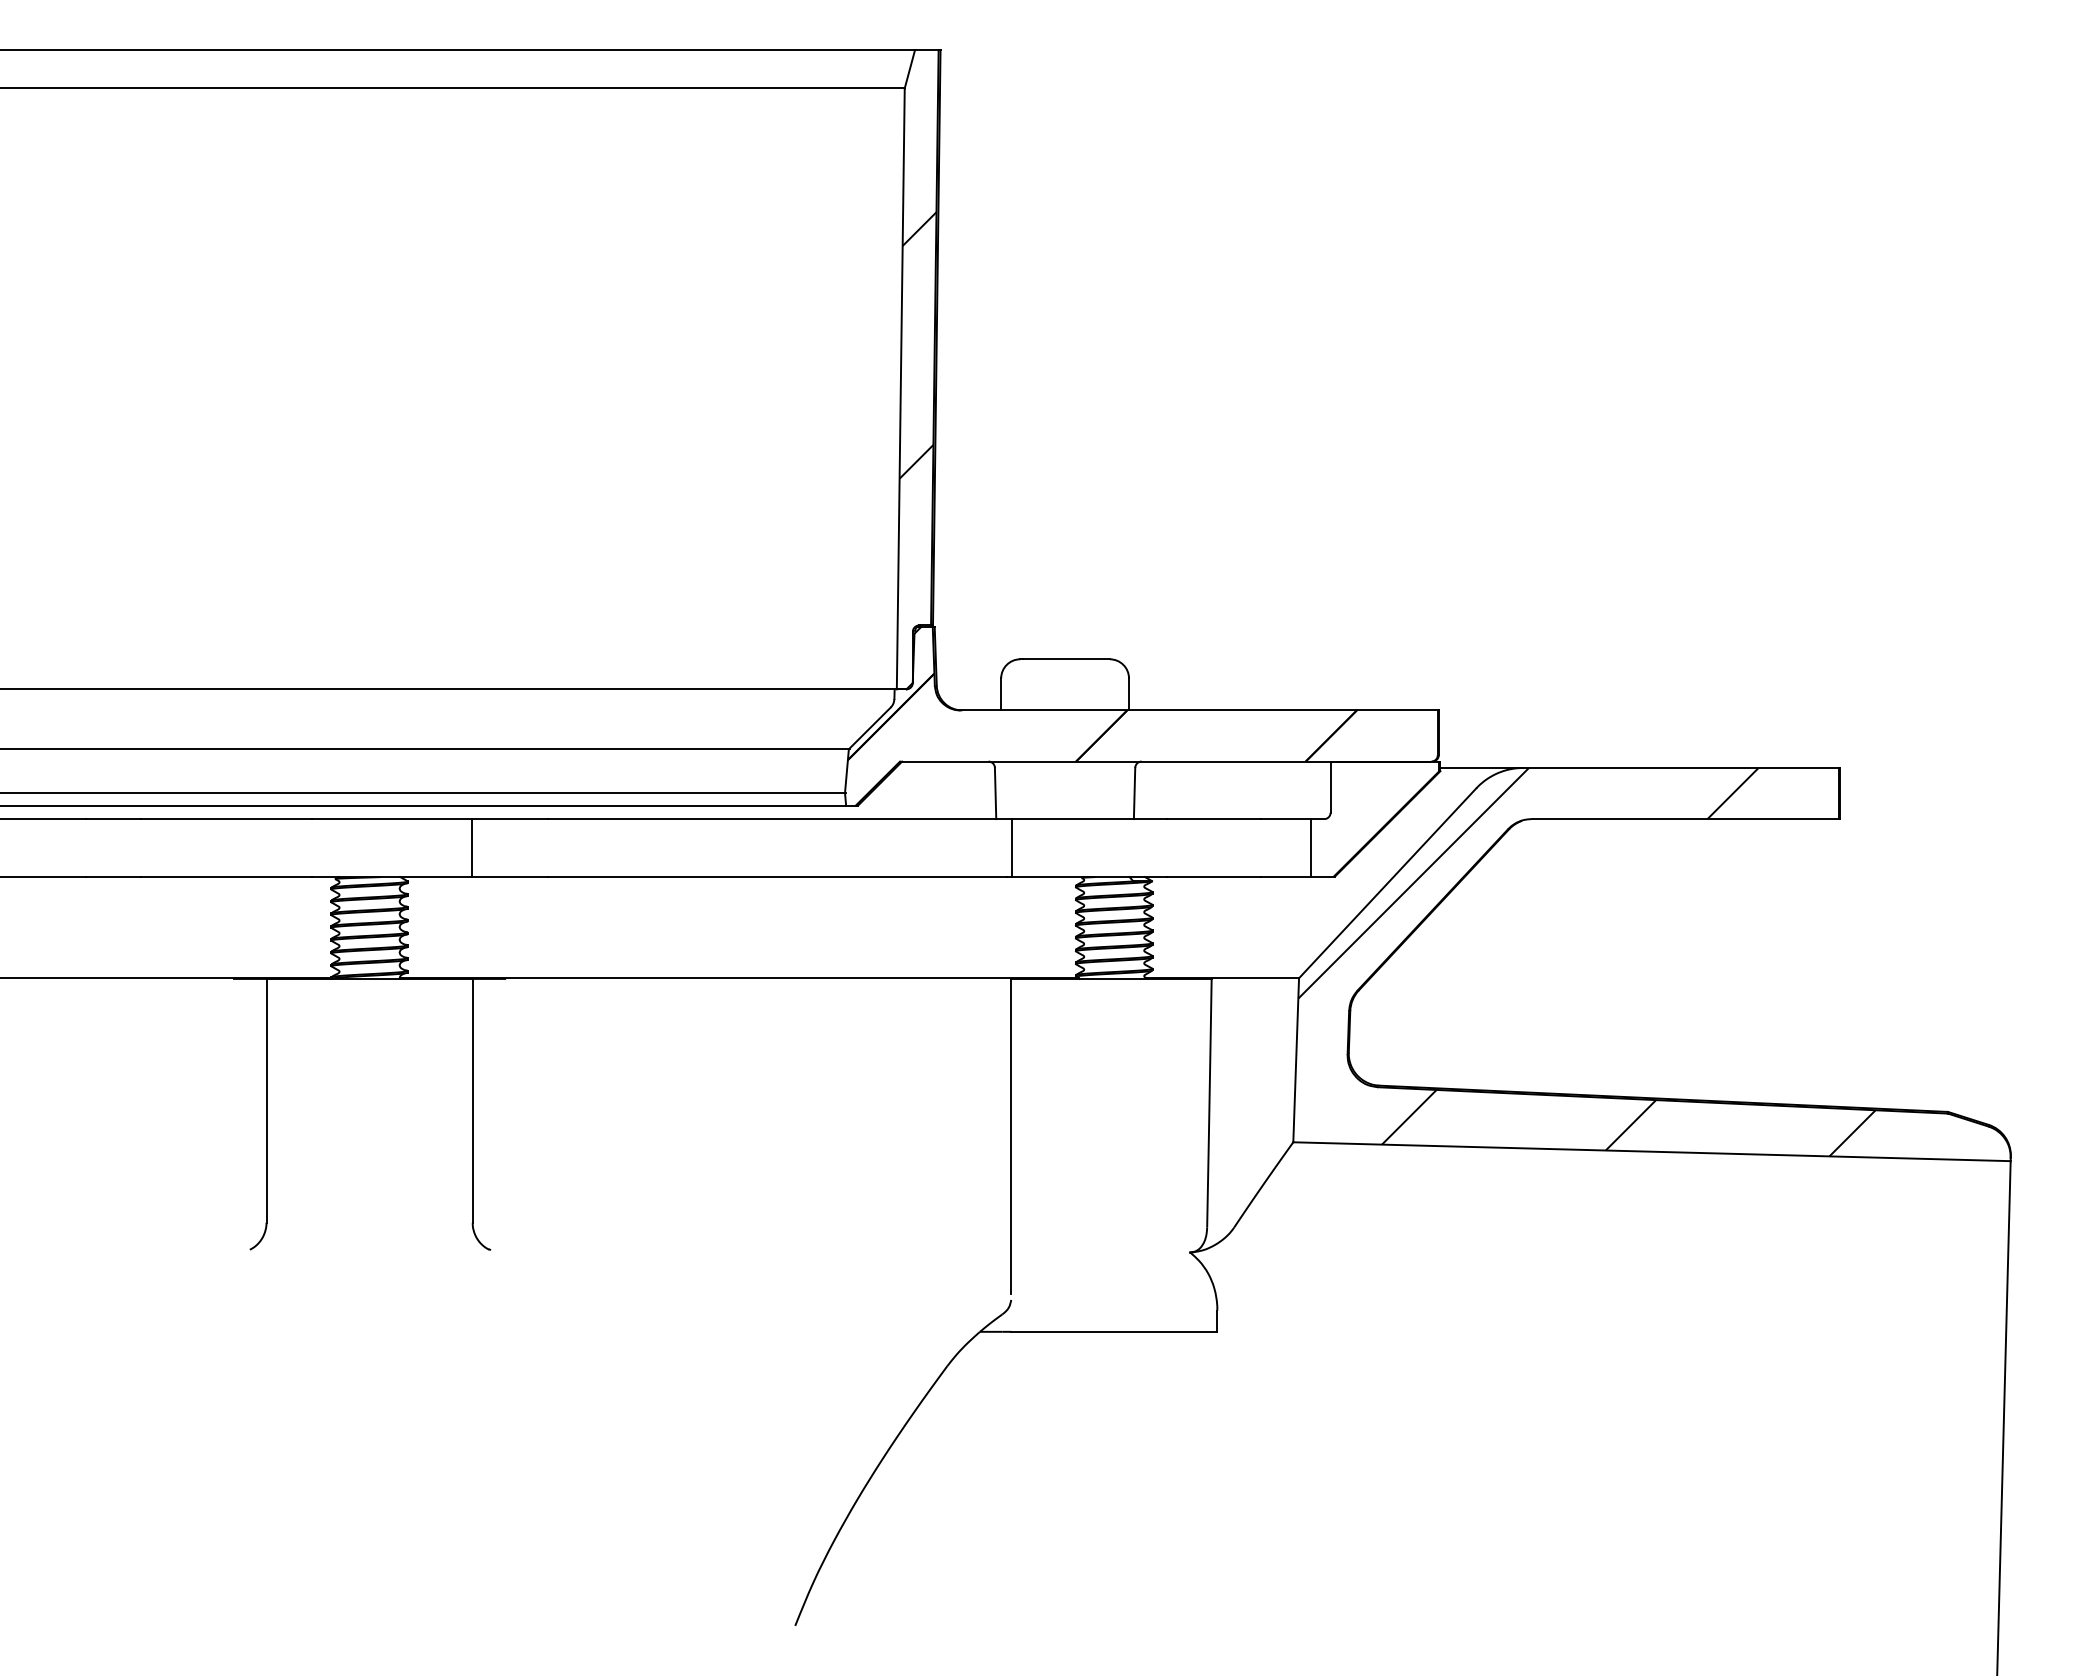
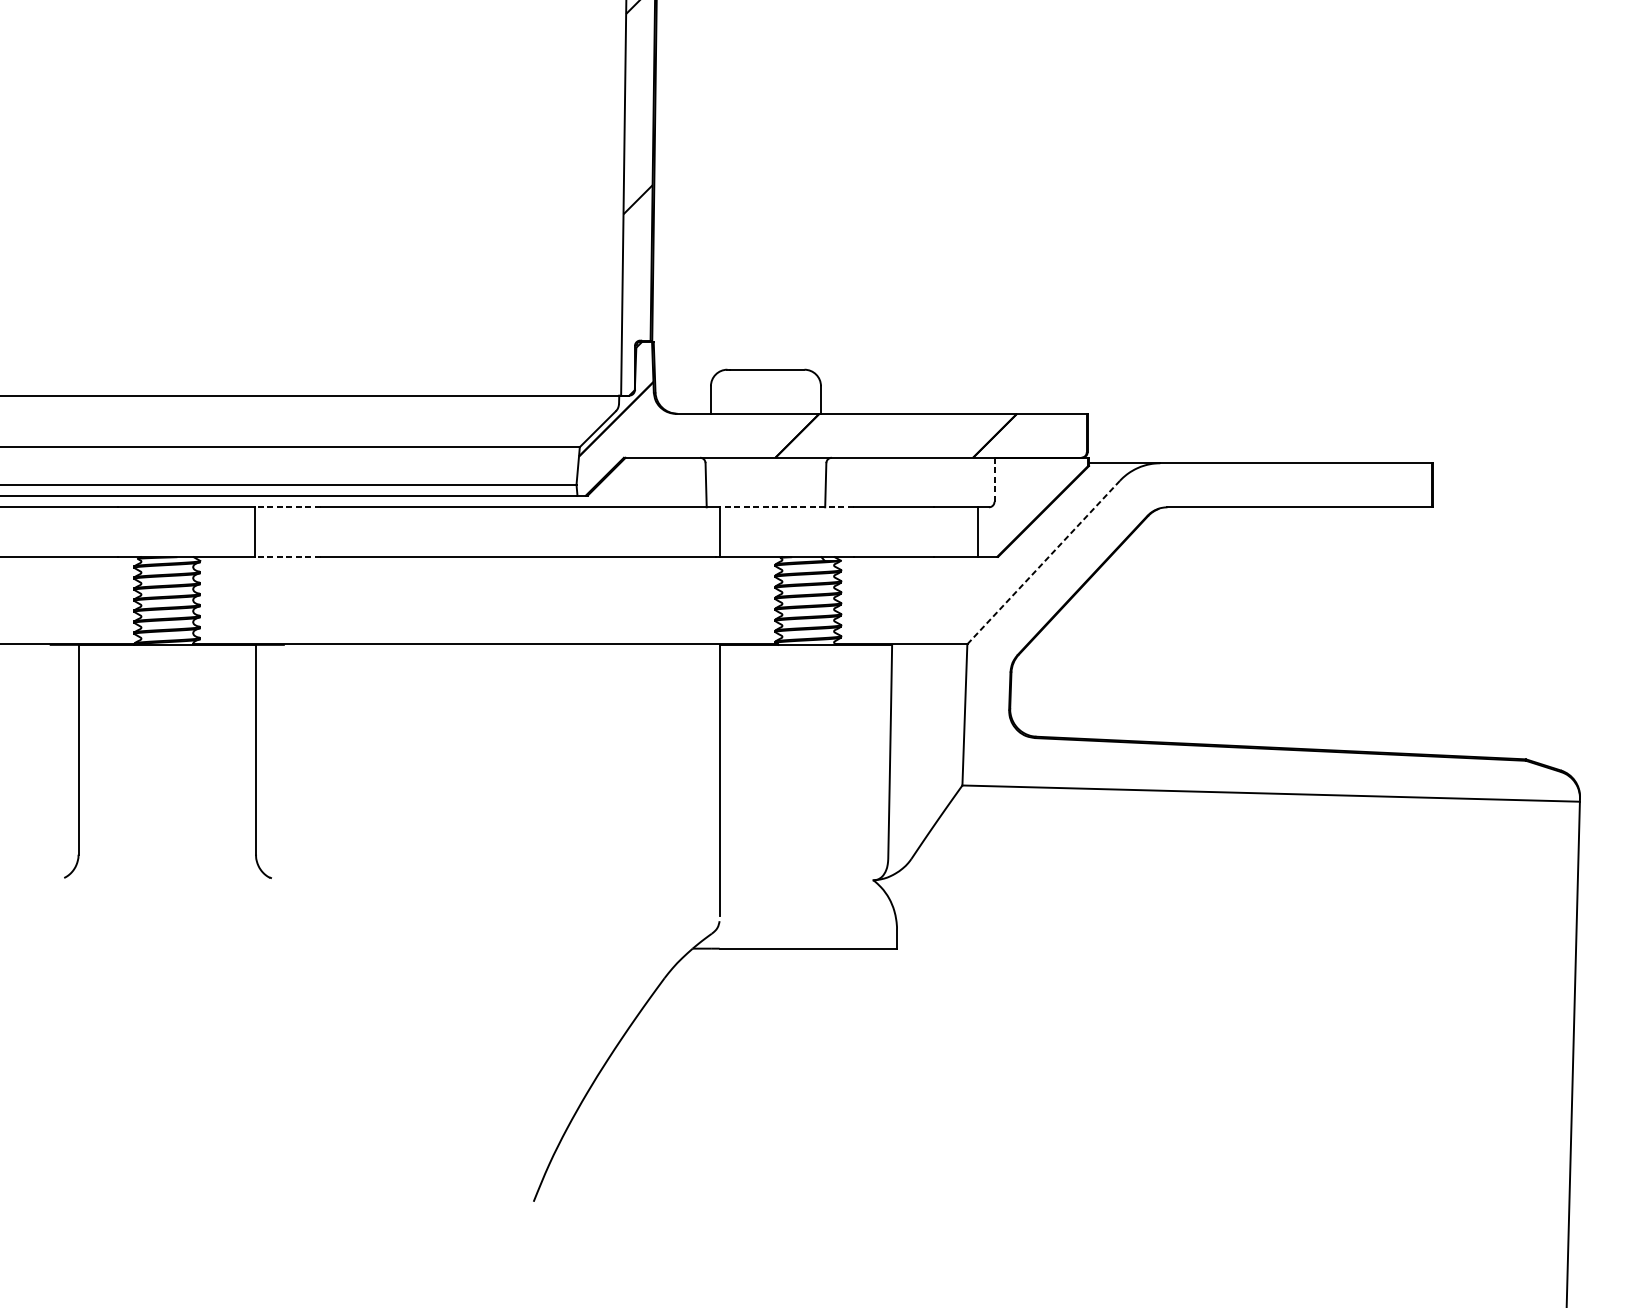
line: (1330, 787) -> (994, 480), solid -> dashed
line: (509, 819) -> (287, 507), solid -> dashed
line: (1089, 819) -> (786, 507), solid -> dashed
line: (509, 876) -> (287, 556), solid -> dashed
line: (1387, 883) -> (1043, 562), solid -> dashed
hatch: (1586, 961) -> (1214, 629), removed

